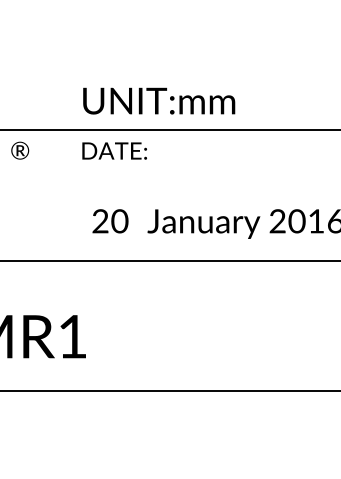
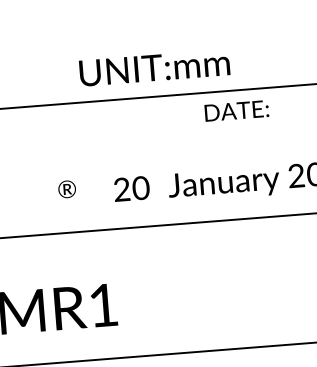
text: (159, 100) -> (154, 67), moved
text: (20, 150) -> (67, 189), moved
text: (114, 150) -> (236, 110), moved

